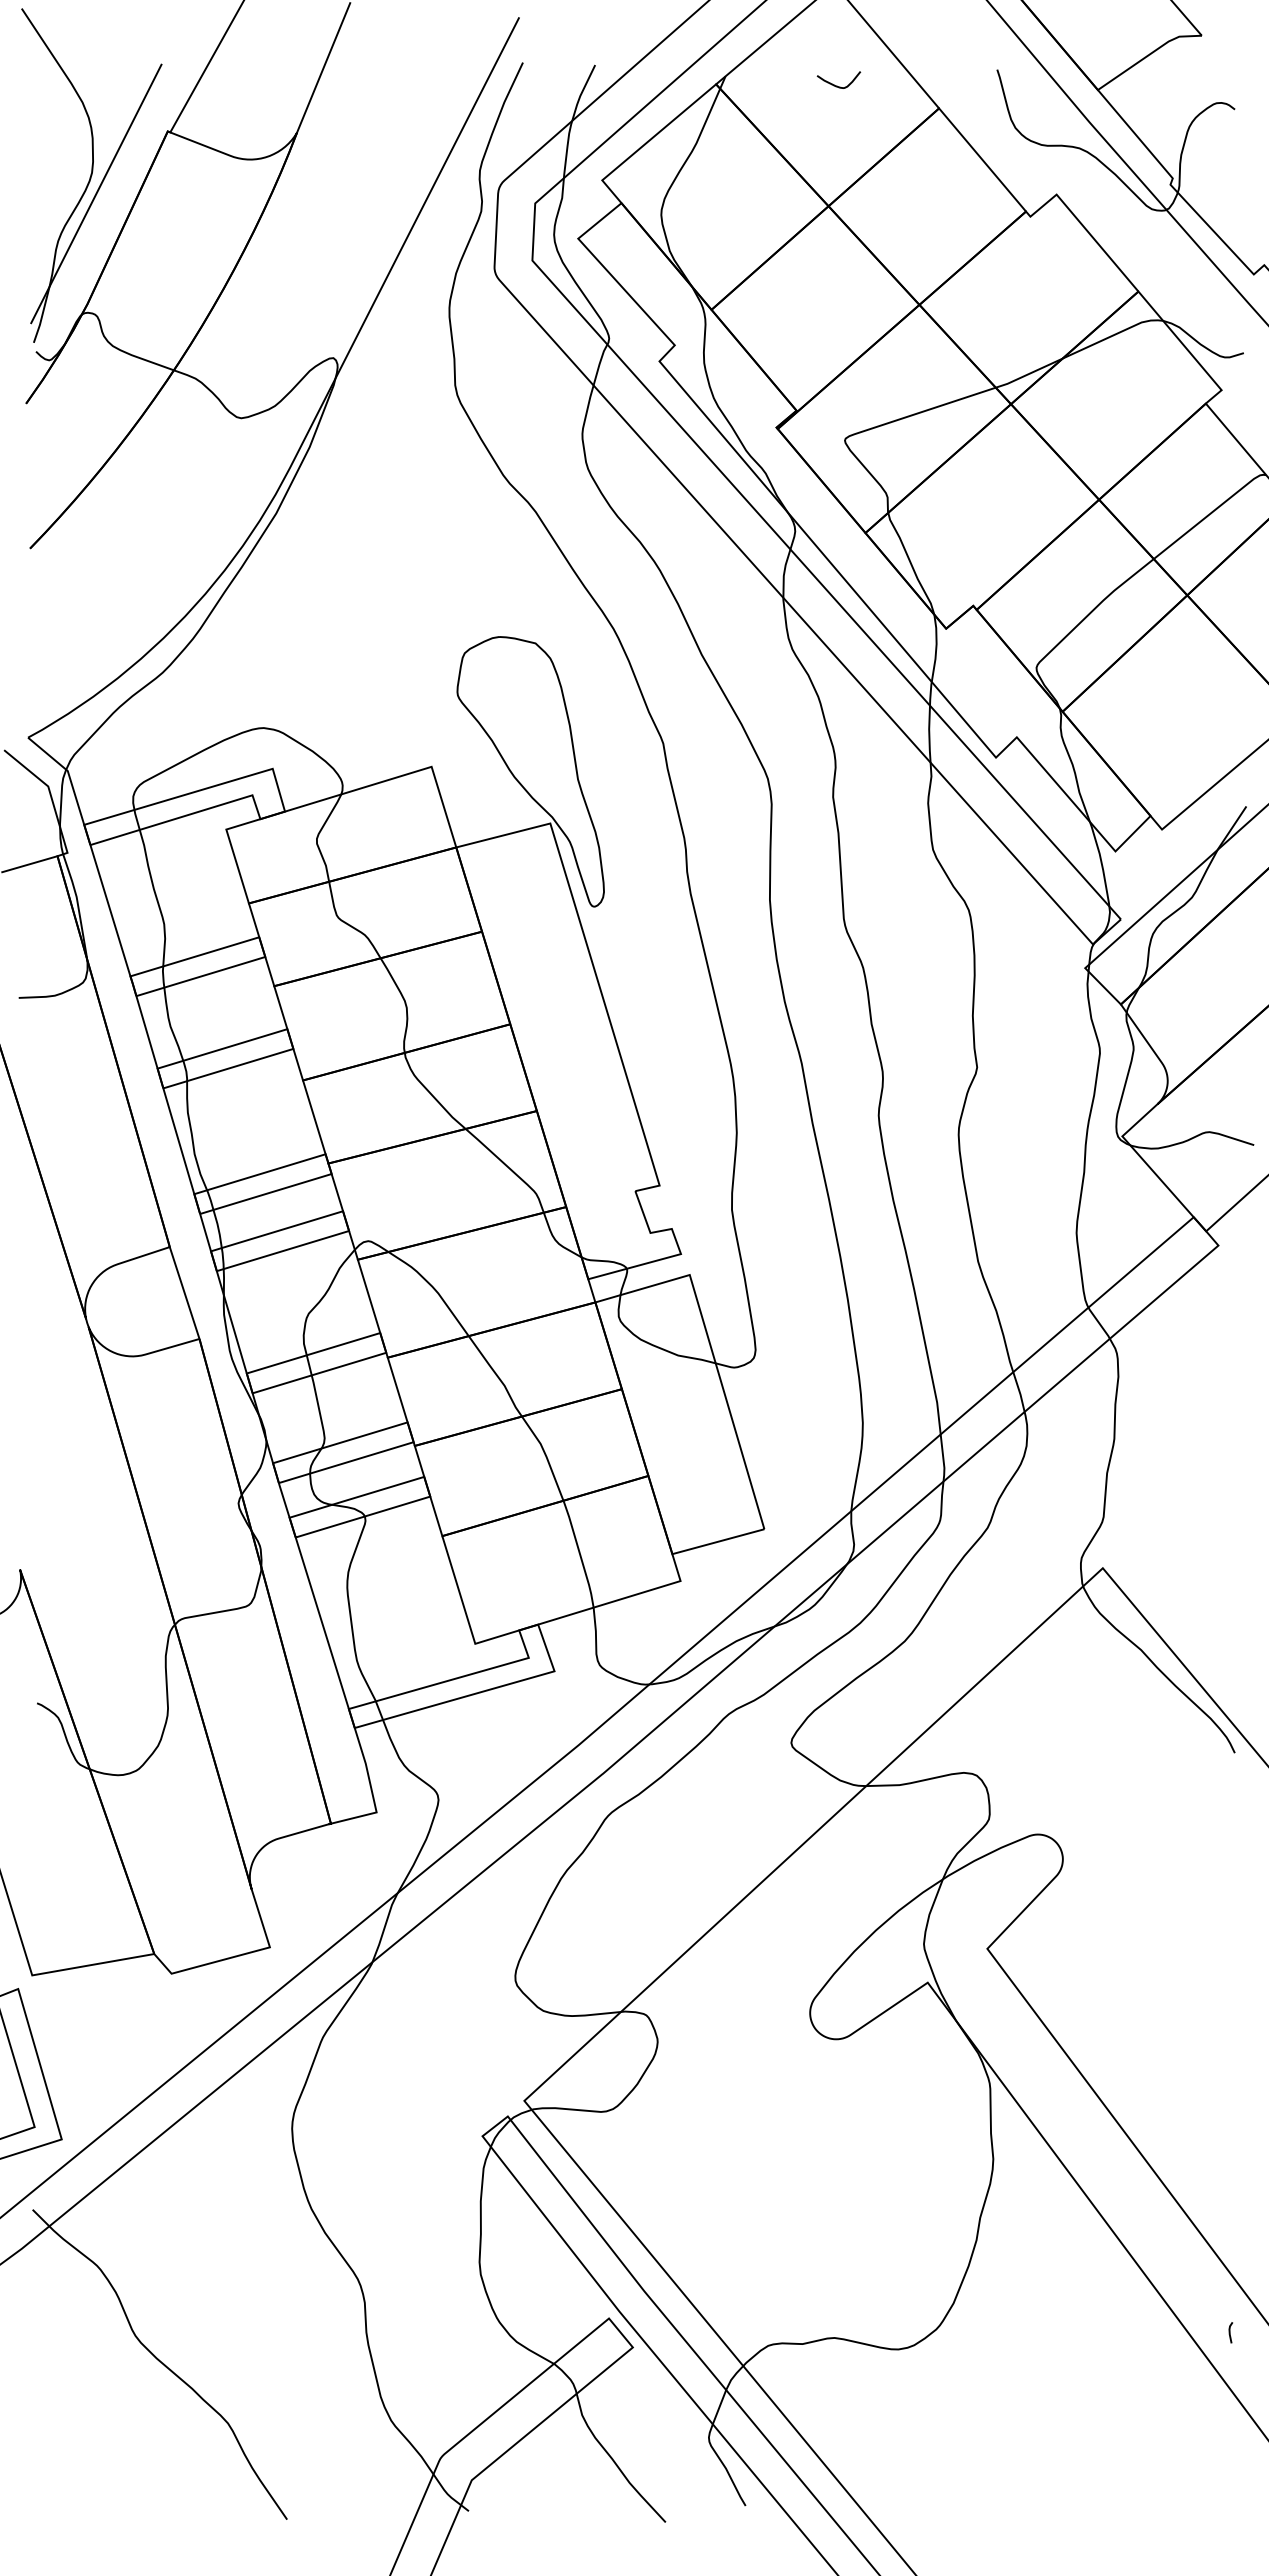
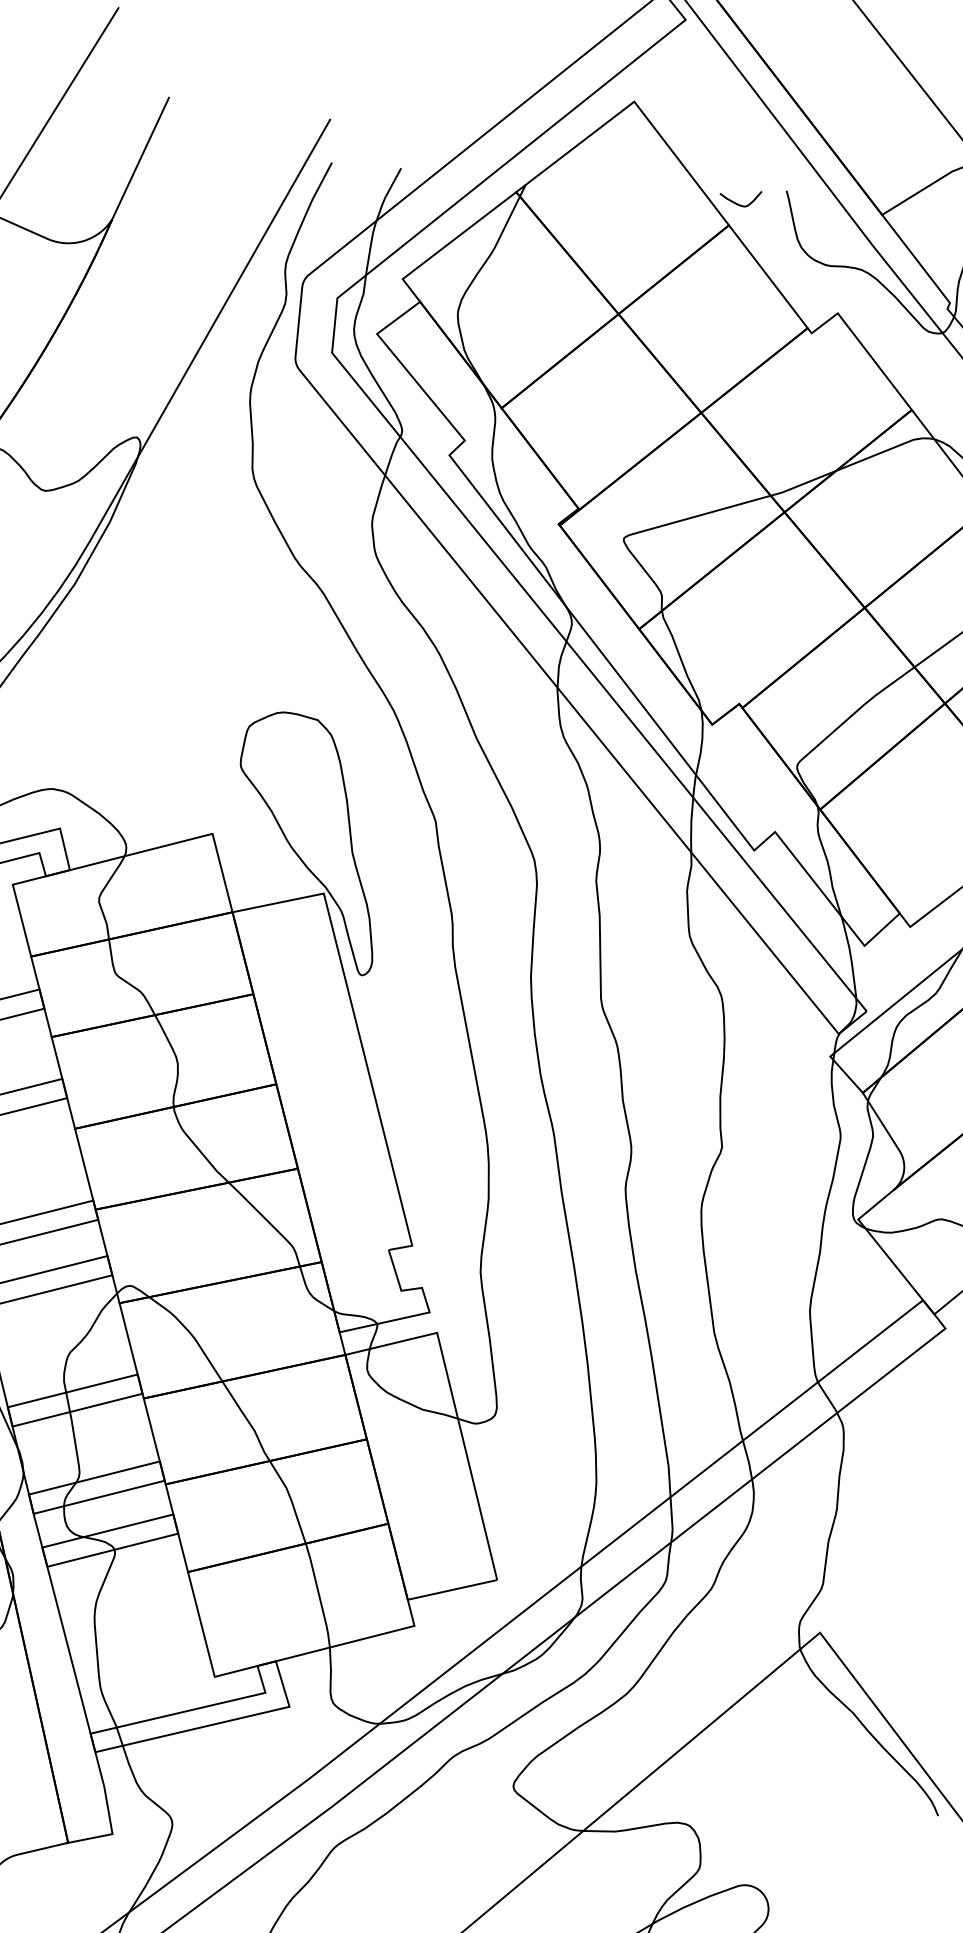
curve: (837, 85) -> (739, 203), moved

